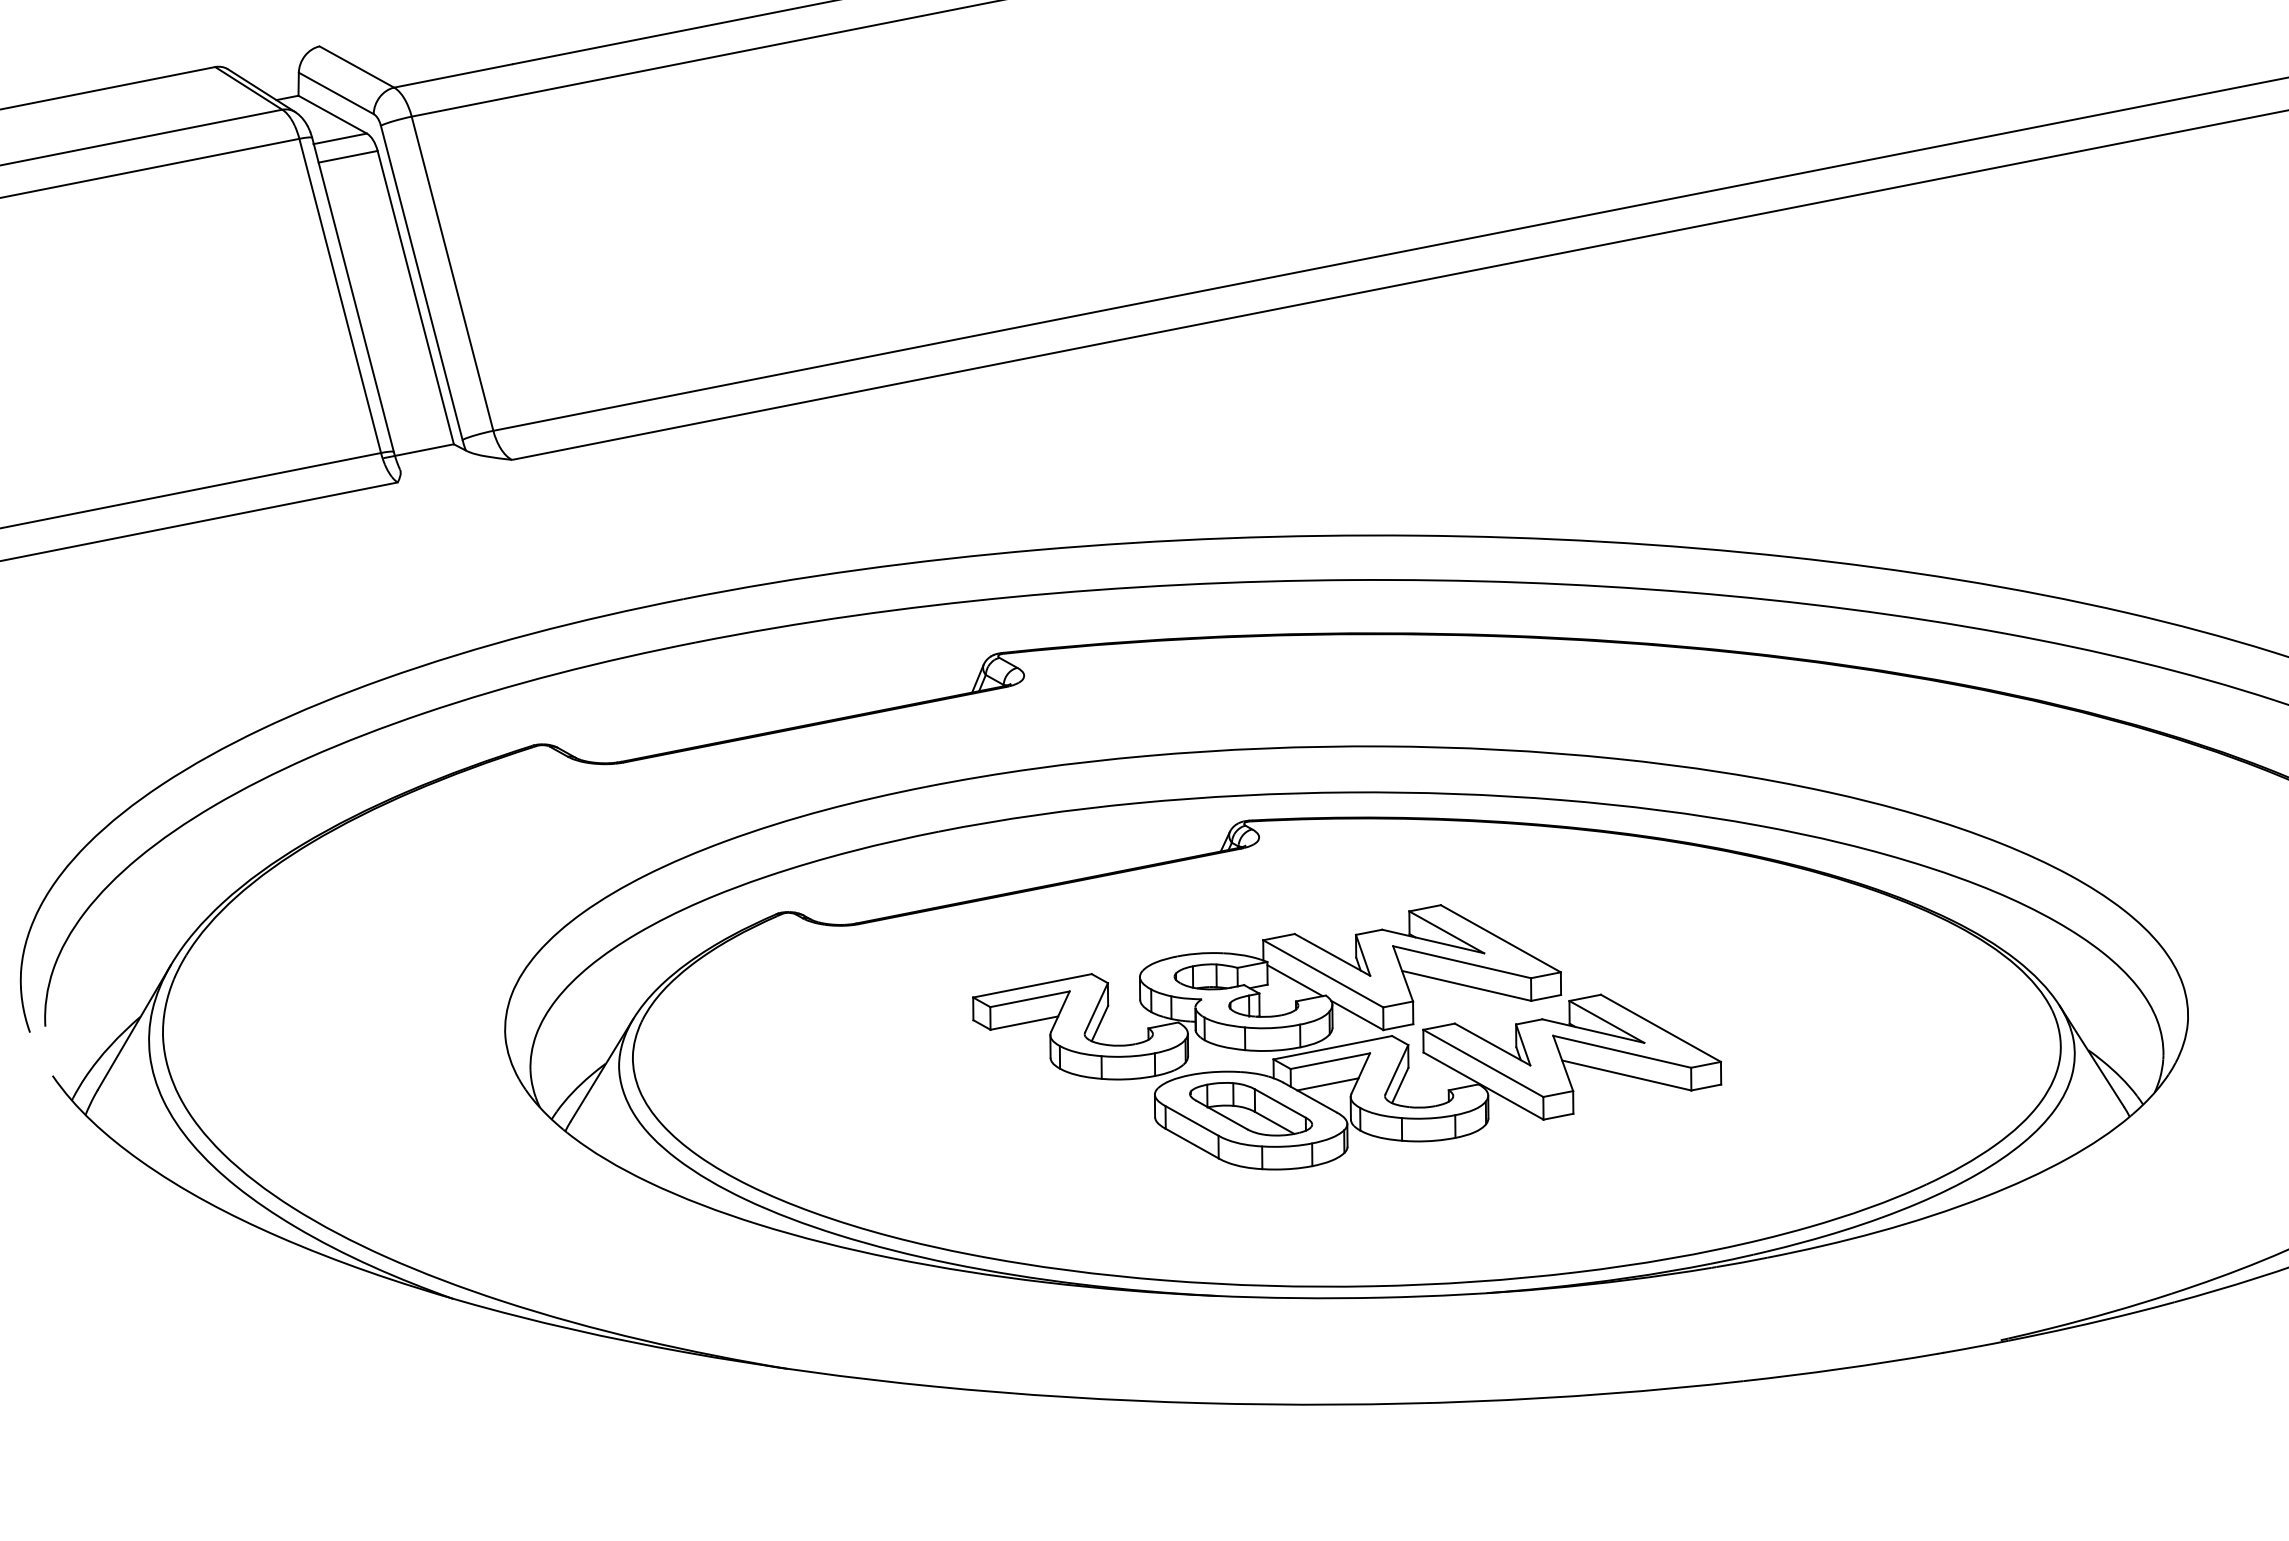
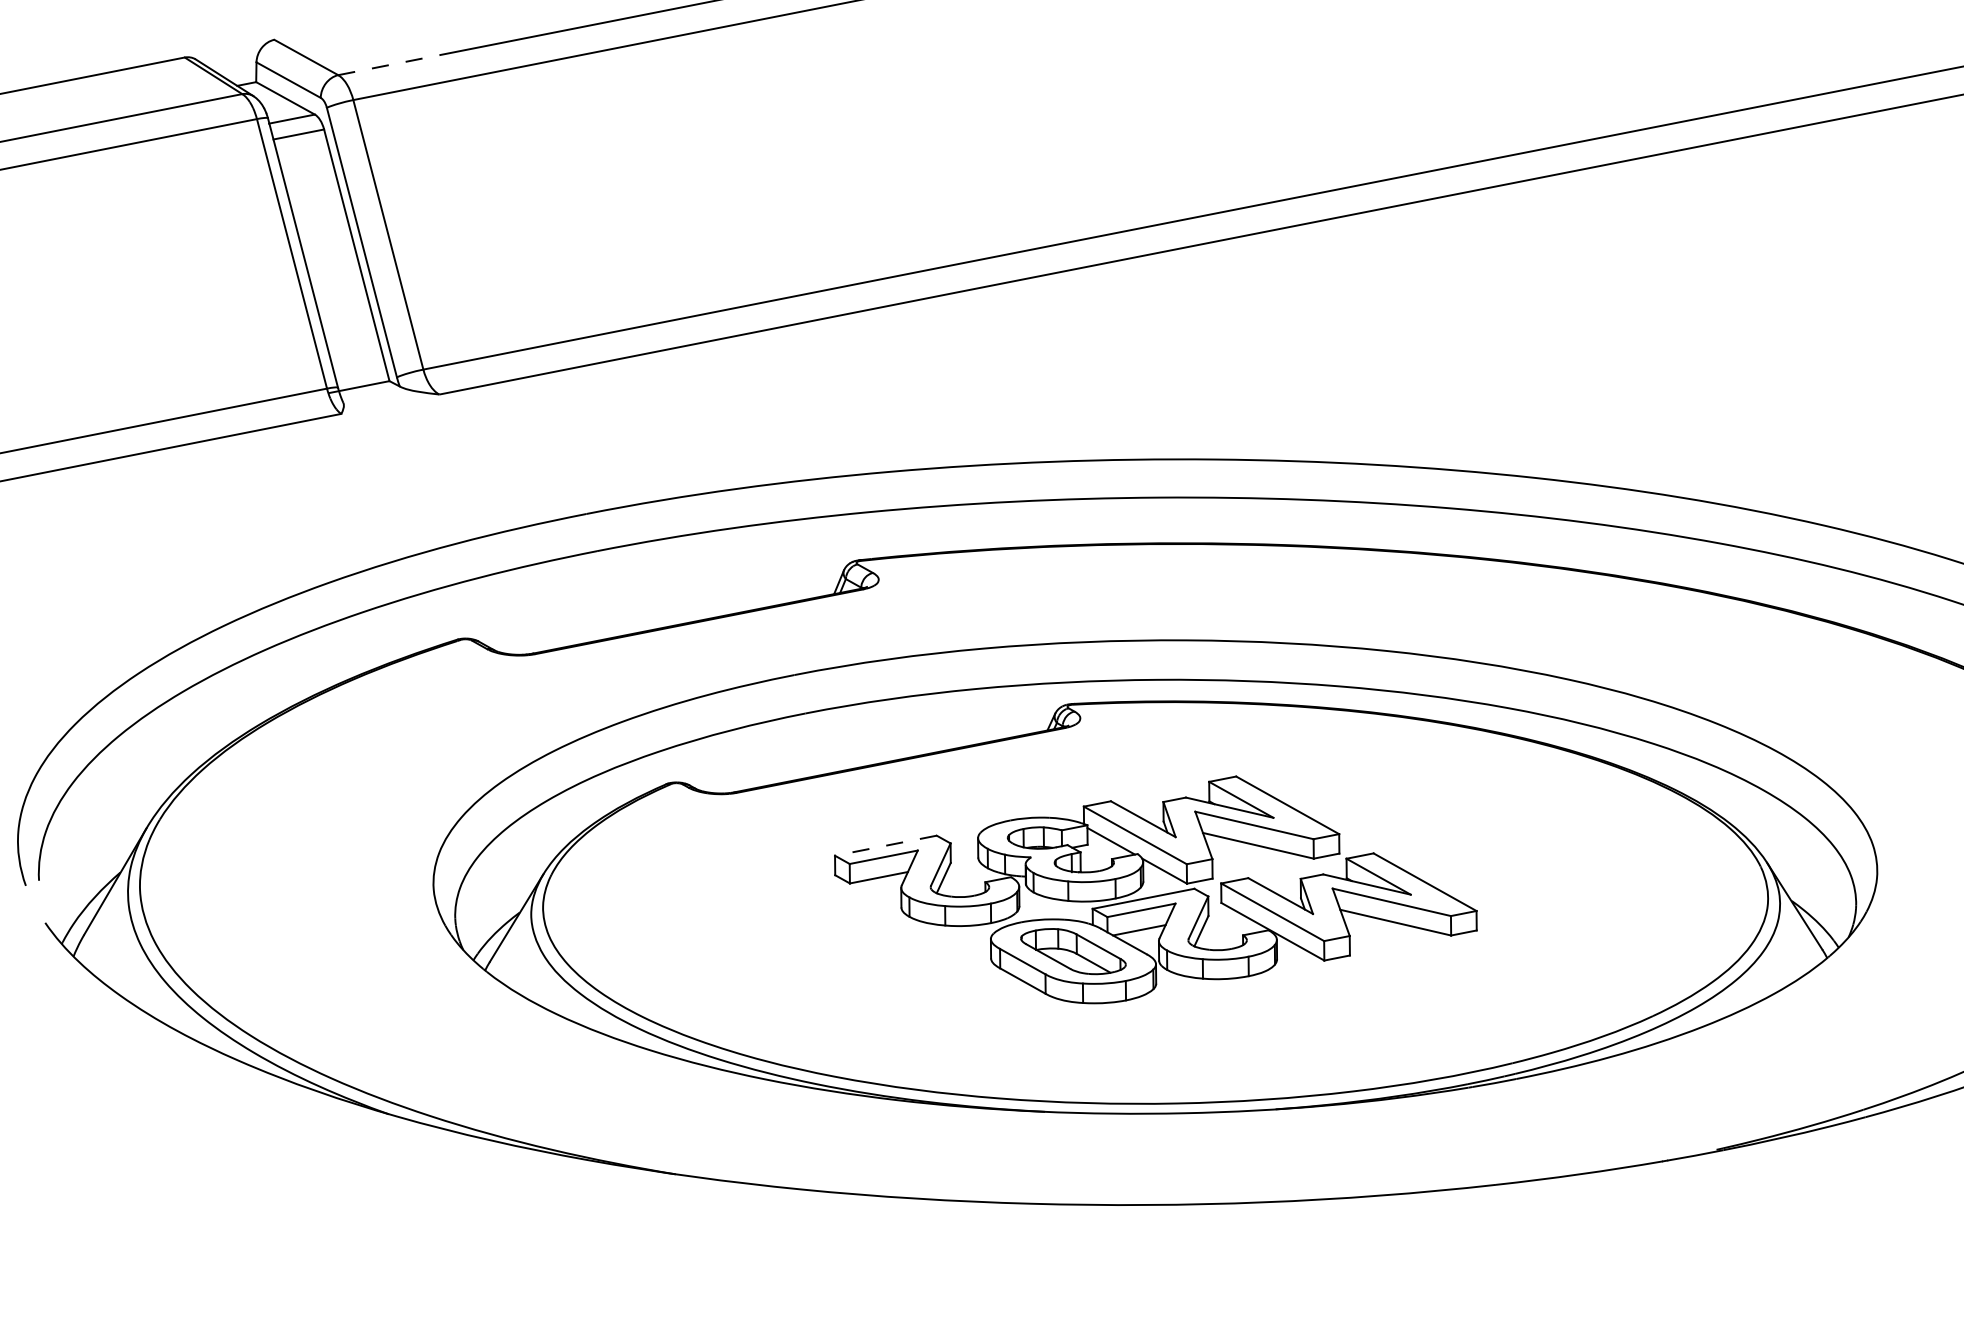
line: (453, 75) -> (389, 64), solid -> dashed
line: (1032, 985) -> (885, 845), solid -> dashed

